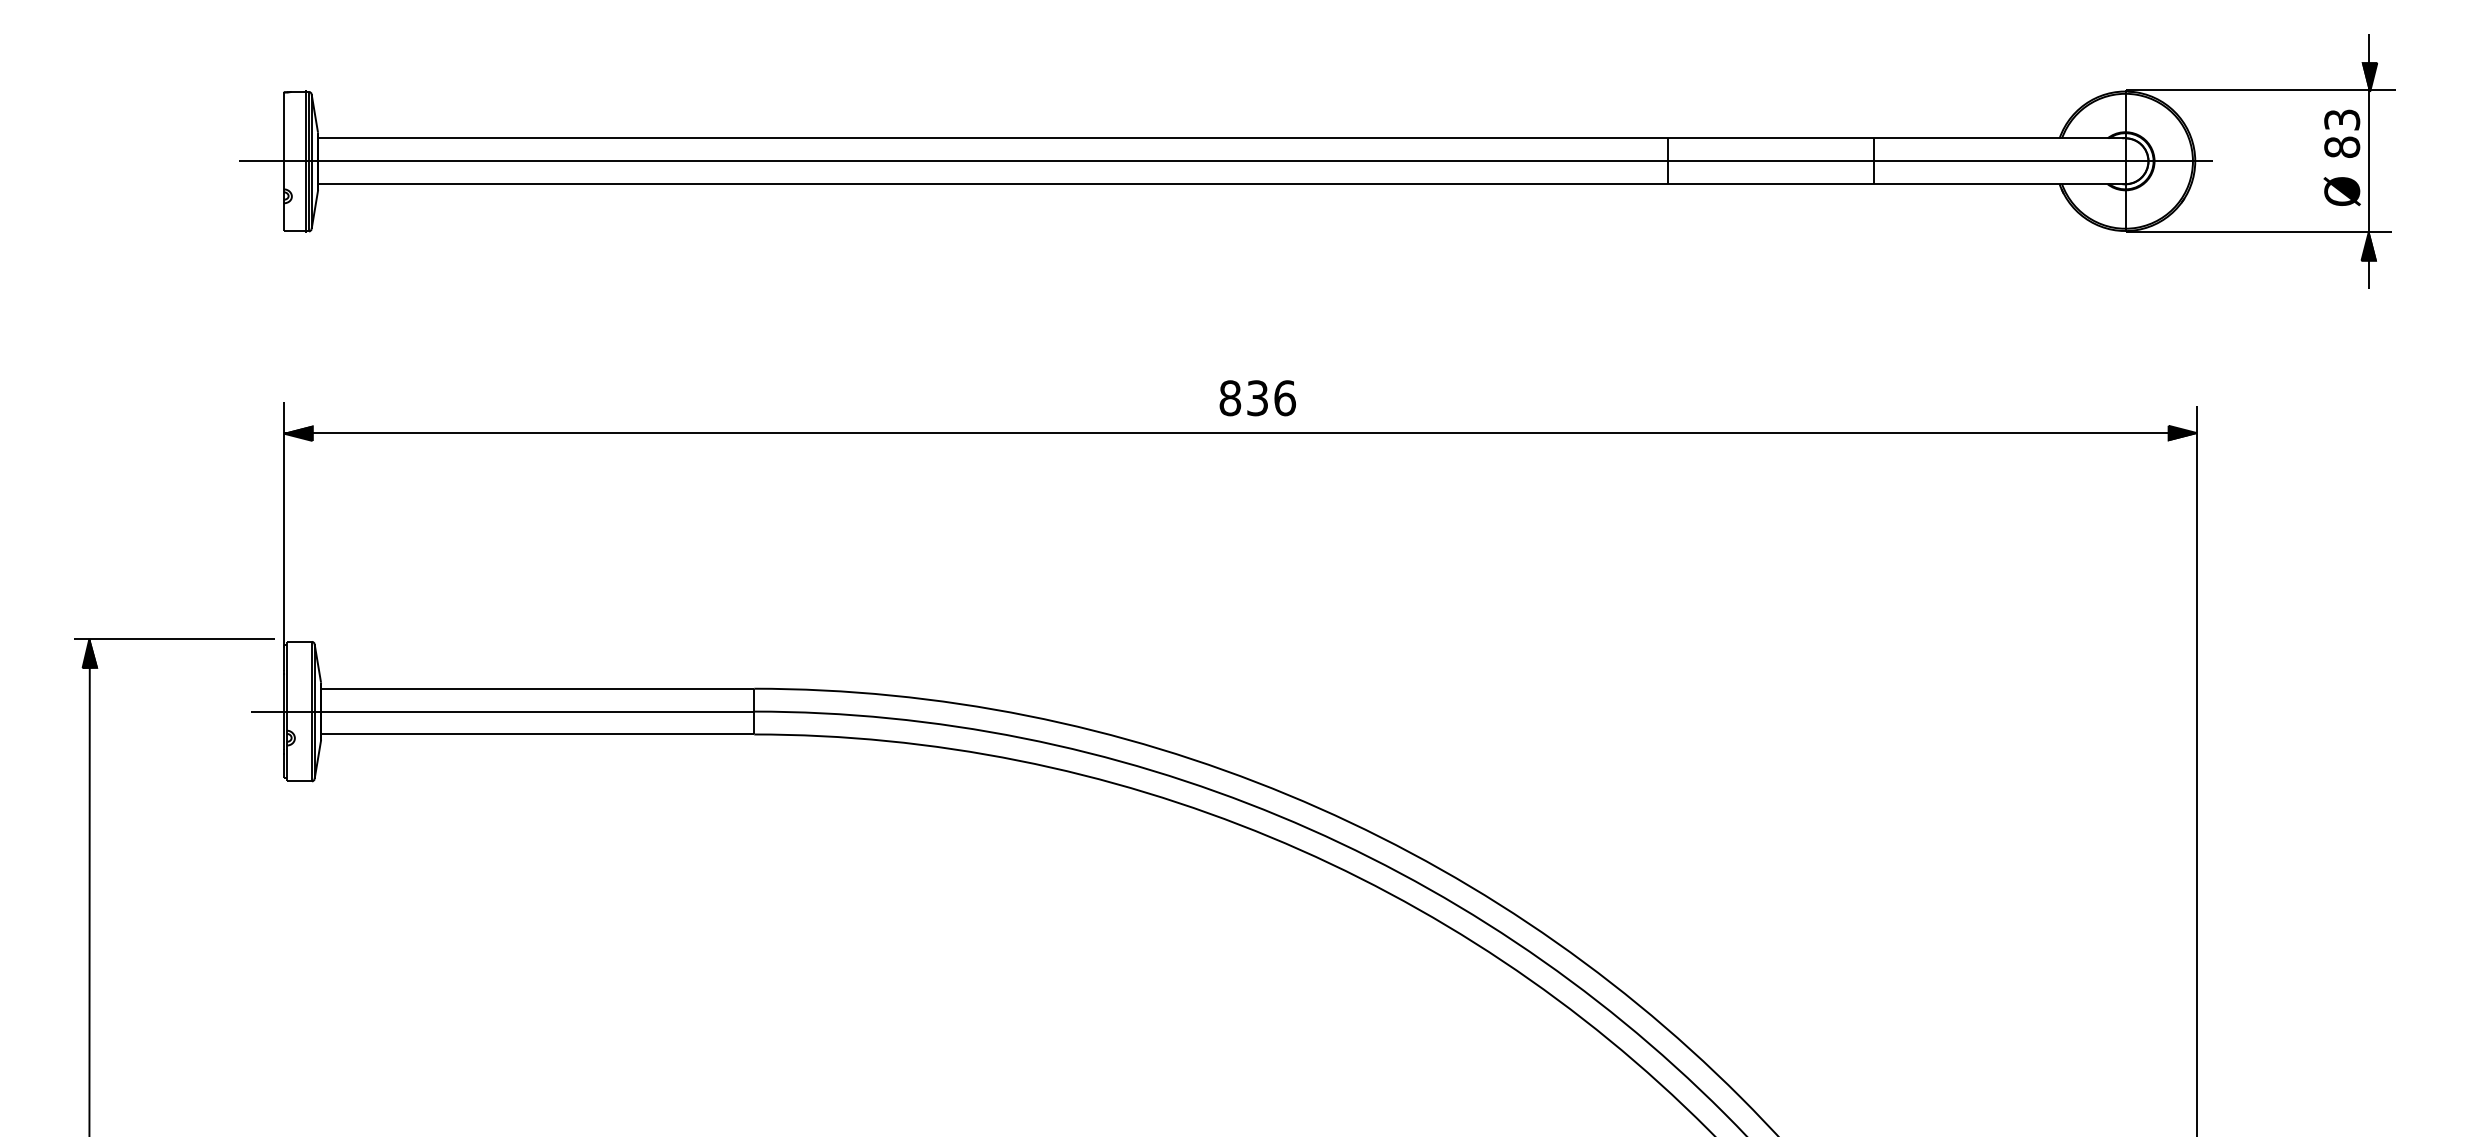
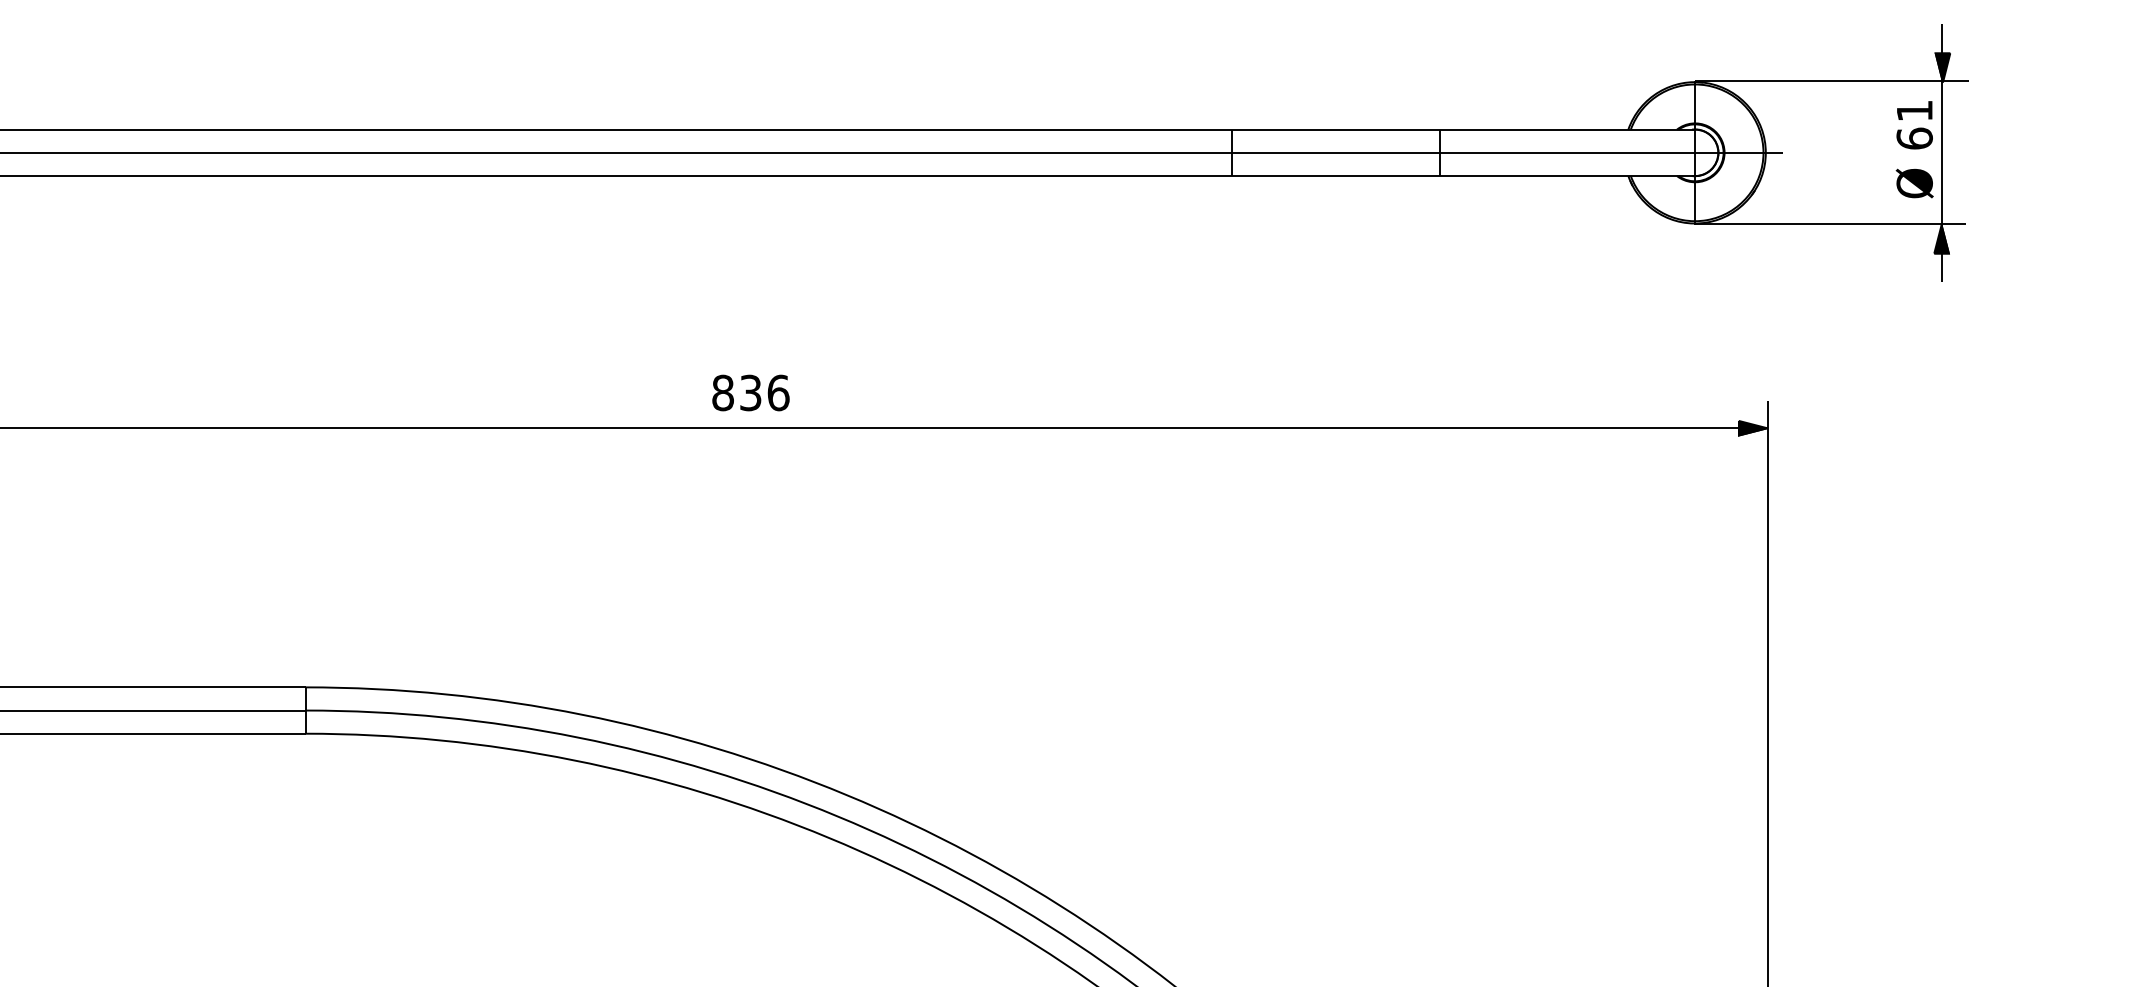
text: (2342, 133) -> (1915, 124), 83 -> 61
text: (1257, 398) -> (750, 393), moved

